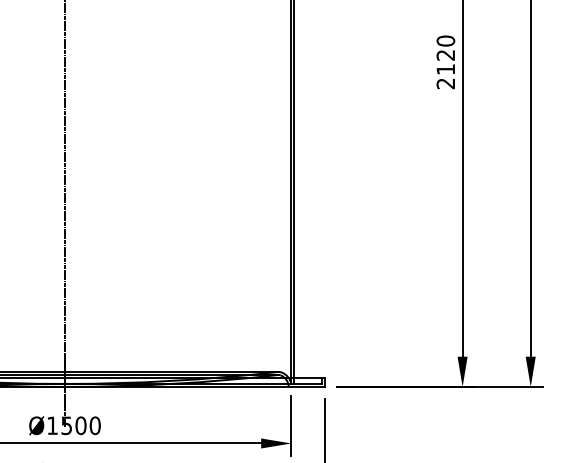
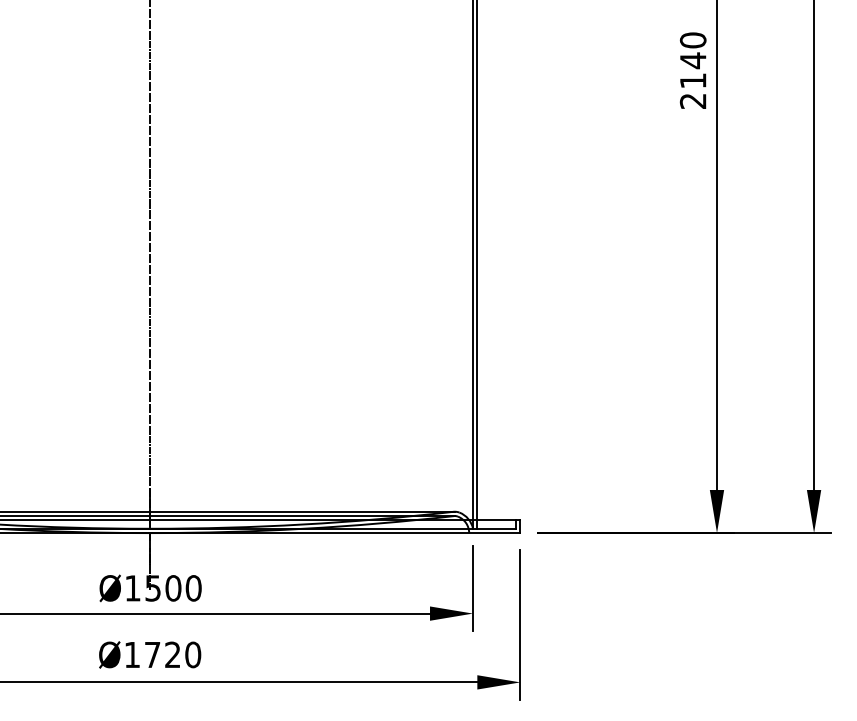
text: (445, 55) -> (692, 60), 2120 -> 2140

